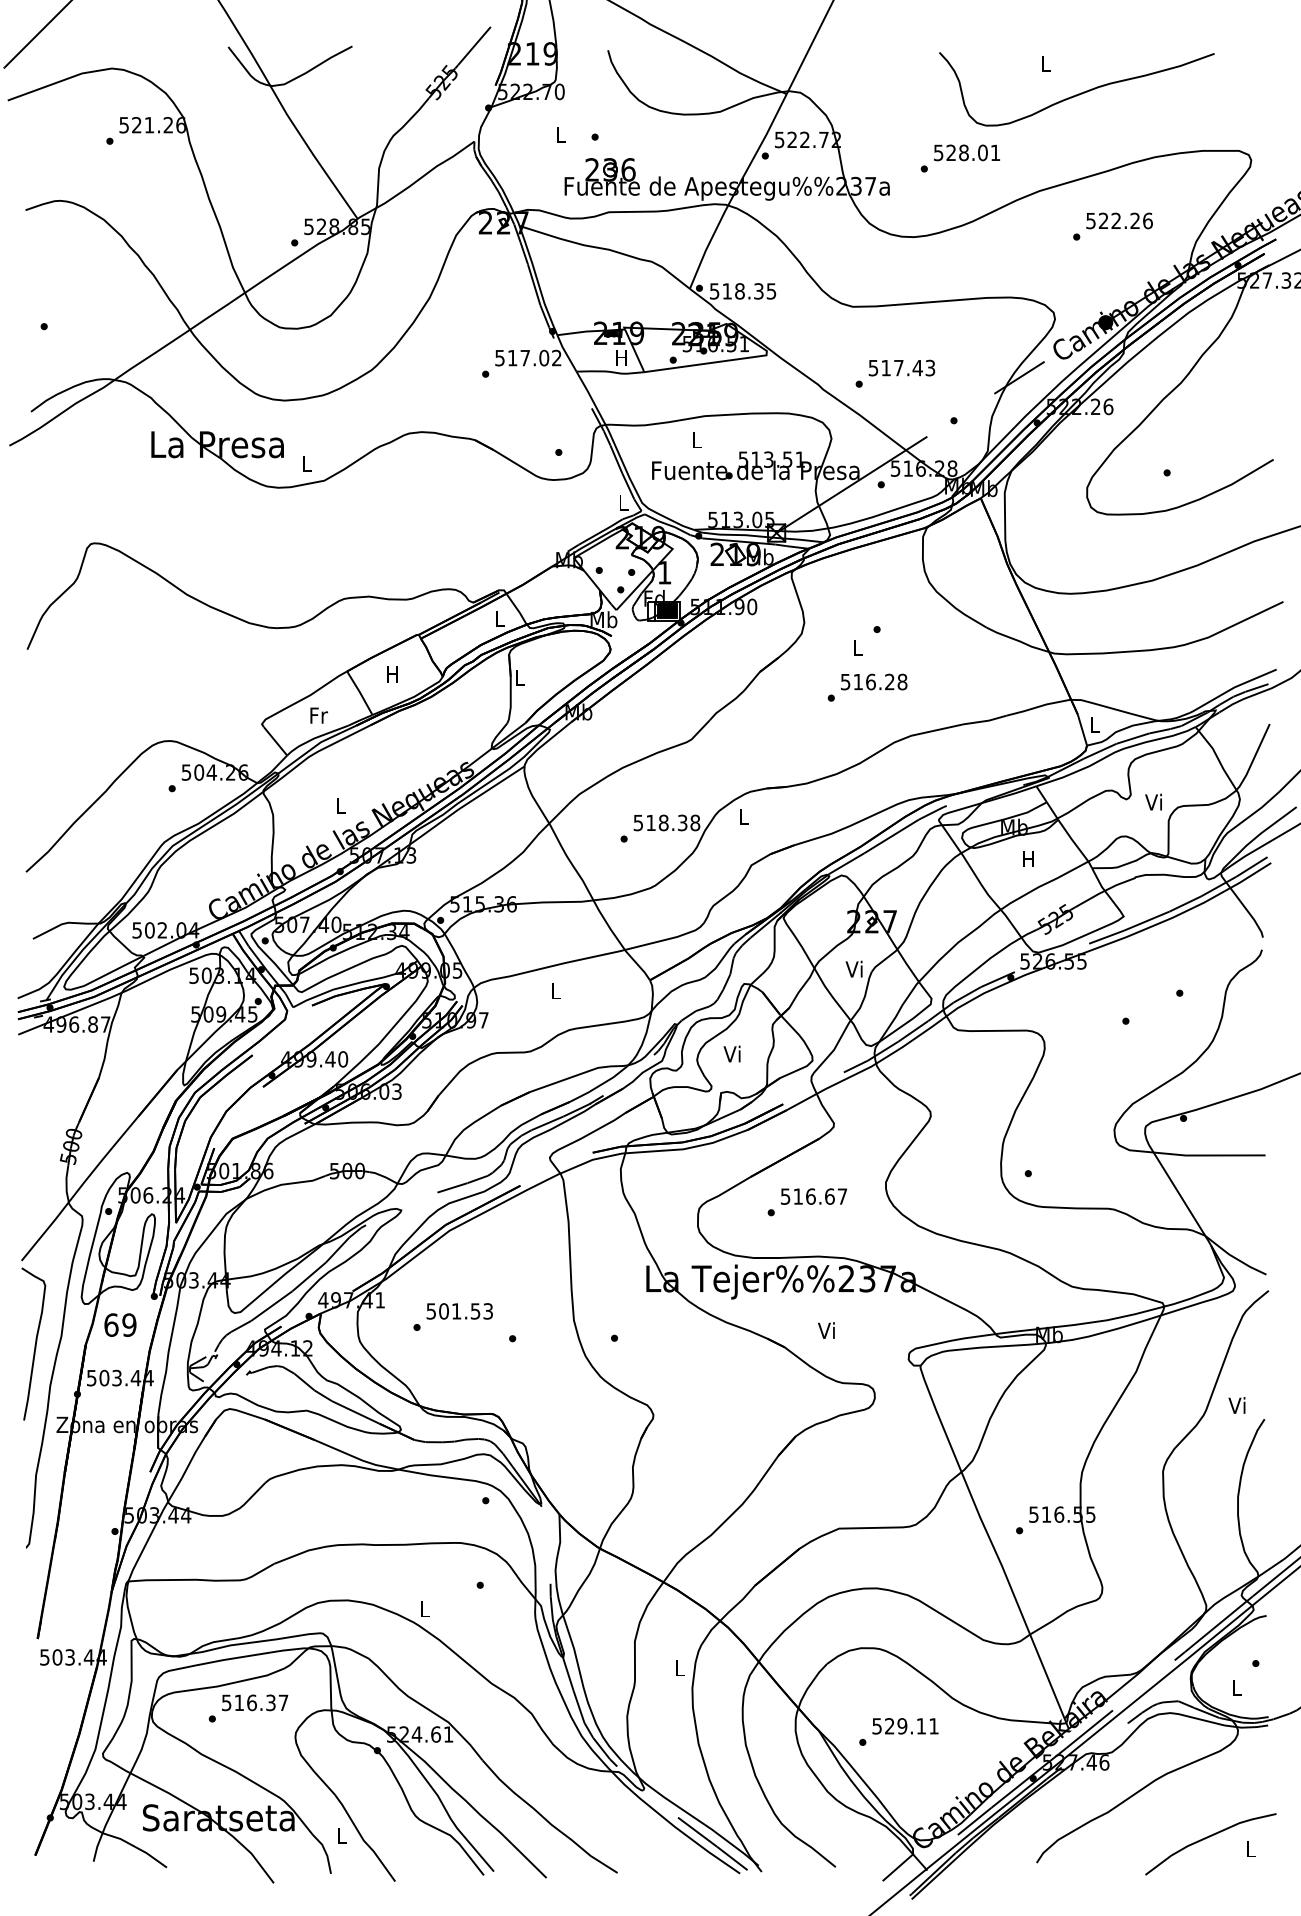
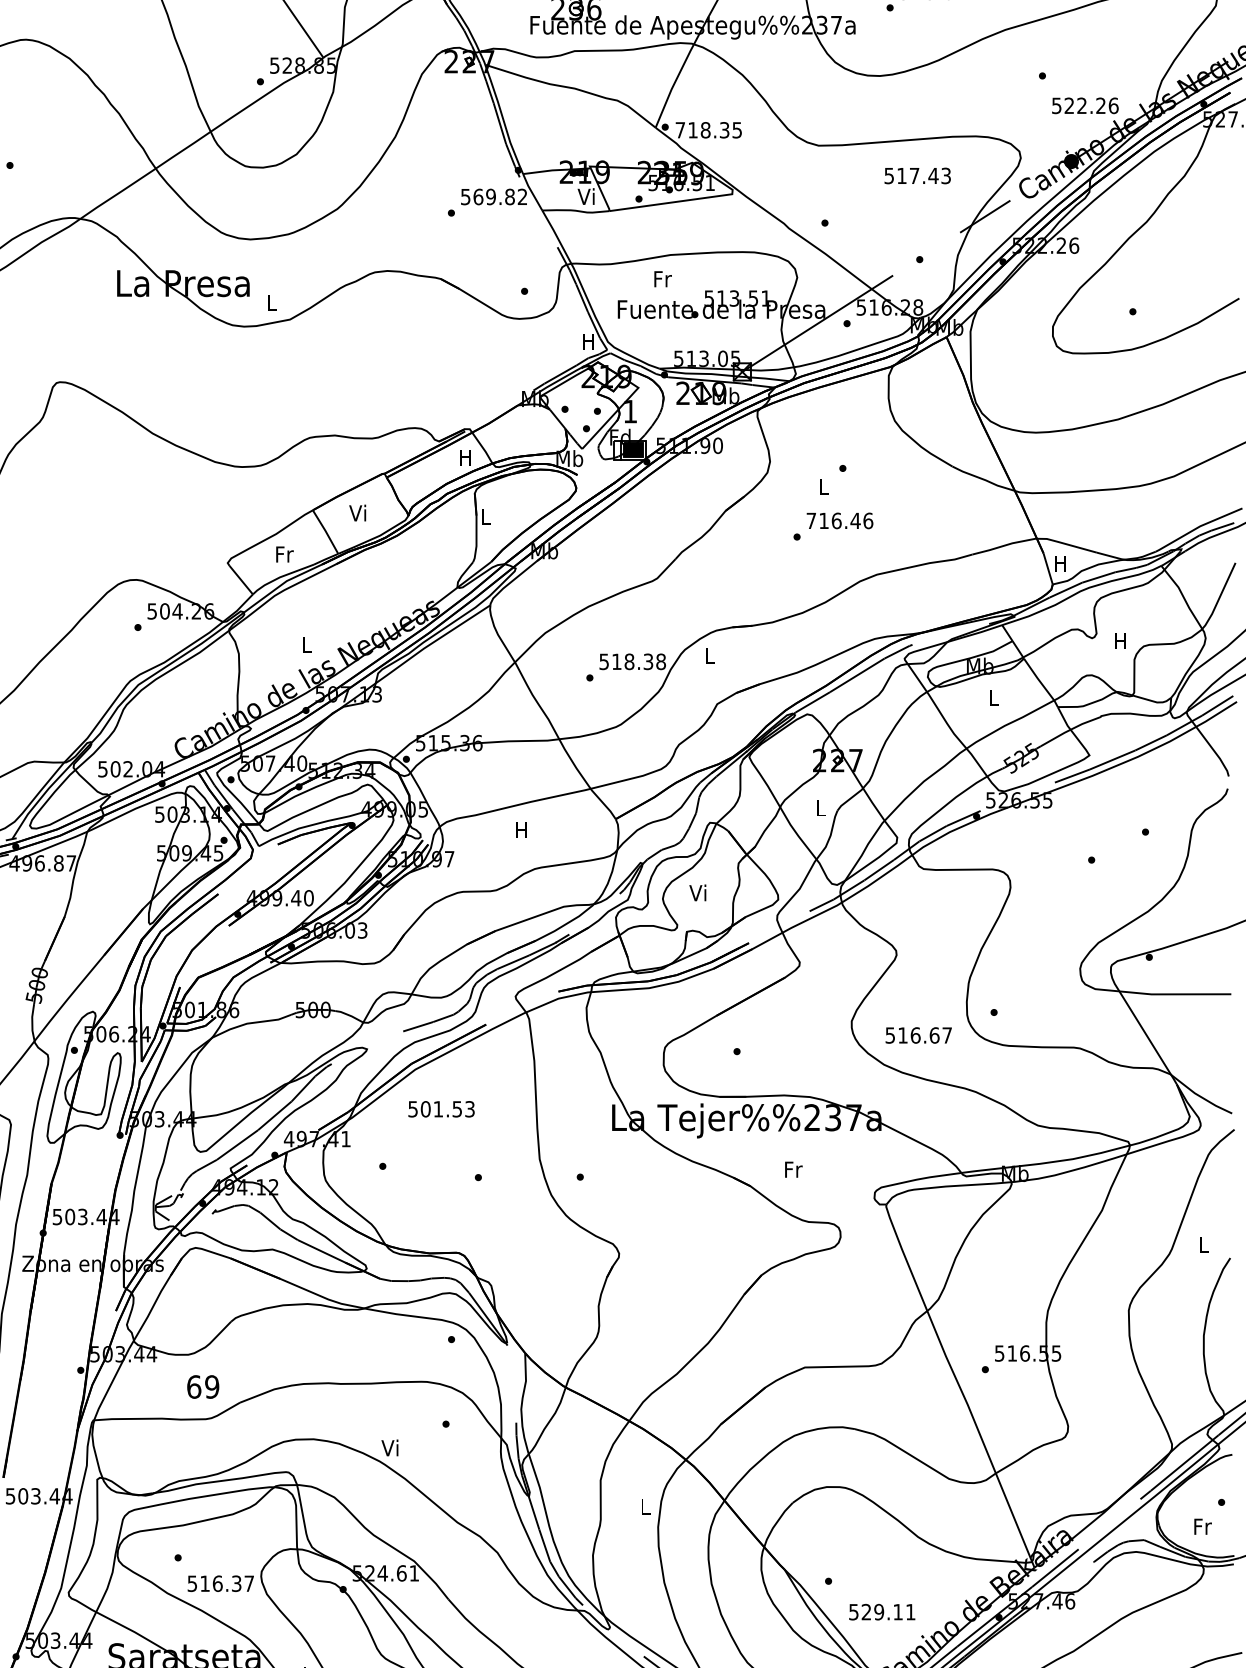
text: (1119, 220) -> (1085, 105), moved
text: (714, 291) -> (680, 130), 518.35 -> 718.35
text: (528, 357) -> (494, 196), 517.02 -> 569.82
text: (620, 357) -> (586, 196), H -> Vi
text: (901, 367) -> (917, 175), moved
text: (697, 440) -> (663, 279), L -> Fr
text: (623, 502) -> (589, 341), L -> H
text: (499, 618) -> (465, 457), L -> H
text: (391, 673) -> (357, 512), H -> Vi
text: (874, 681) -> (840, 520), 516.28 -> 716.46
text: (1094, 724) -> (1060, 563), L -> H
text: (1153, 801) -> (1119, 640), Vi -> H
text: (1028, 858) -> (994, 697), H -> L
text: (853, 968) -> (819, 807), Vi -> L
text: (555, 990) -> (521, 829), L -> H
text: (813, 1196) -> (918, 1035), moved
text: (459, 1311) -> (441, 1109), moved
text: (120, 1324) -> (203, 1386), moved
text: (827, 1330) -> (793, 1169), Vi -> Fr
text: (1236, 1405) -> (1202, 1244), Vi -> L
text: (423, 1608) -> (389, 1447), L -> Vi
text: (1237, 1687) -> (1203, 1526), L -> Fr
text: (255, 1702) -> (221, 1583), moved
text: (905, 1726) -> (882, 1612), moved

